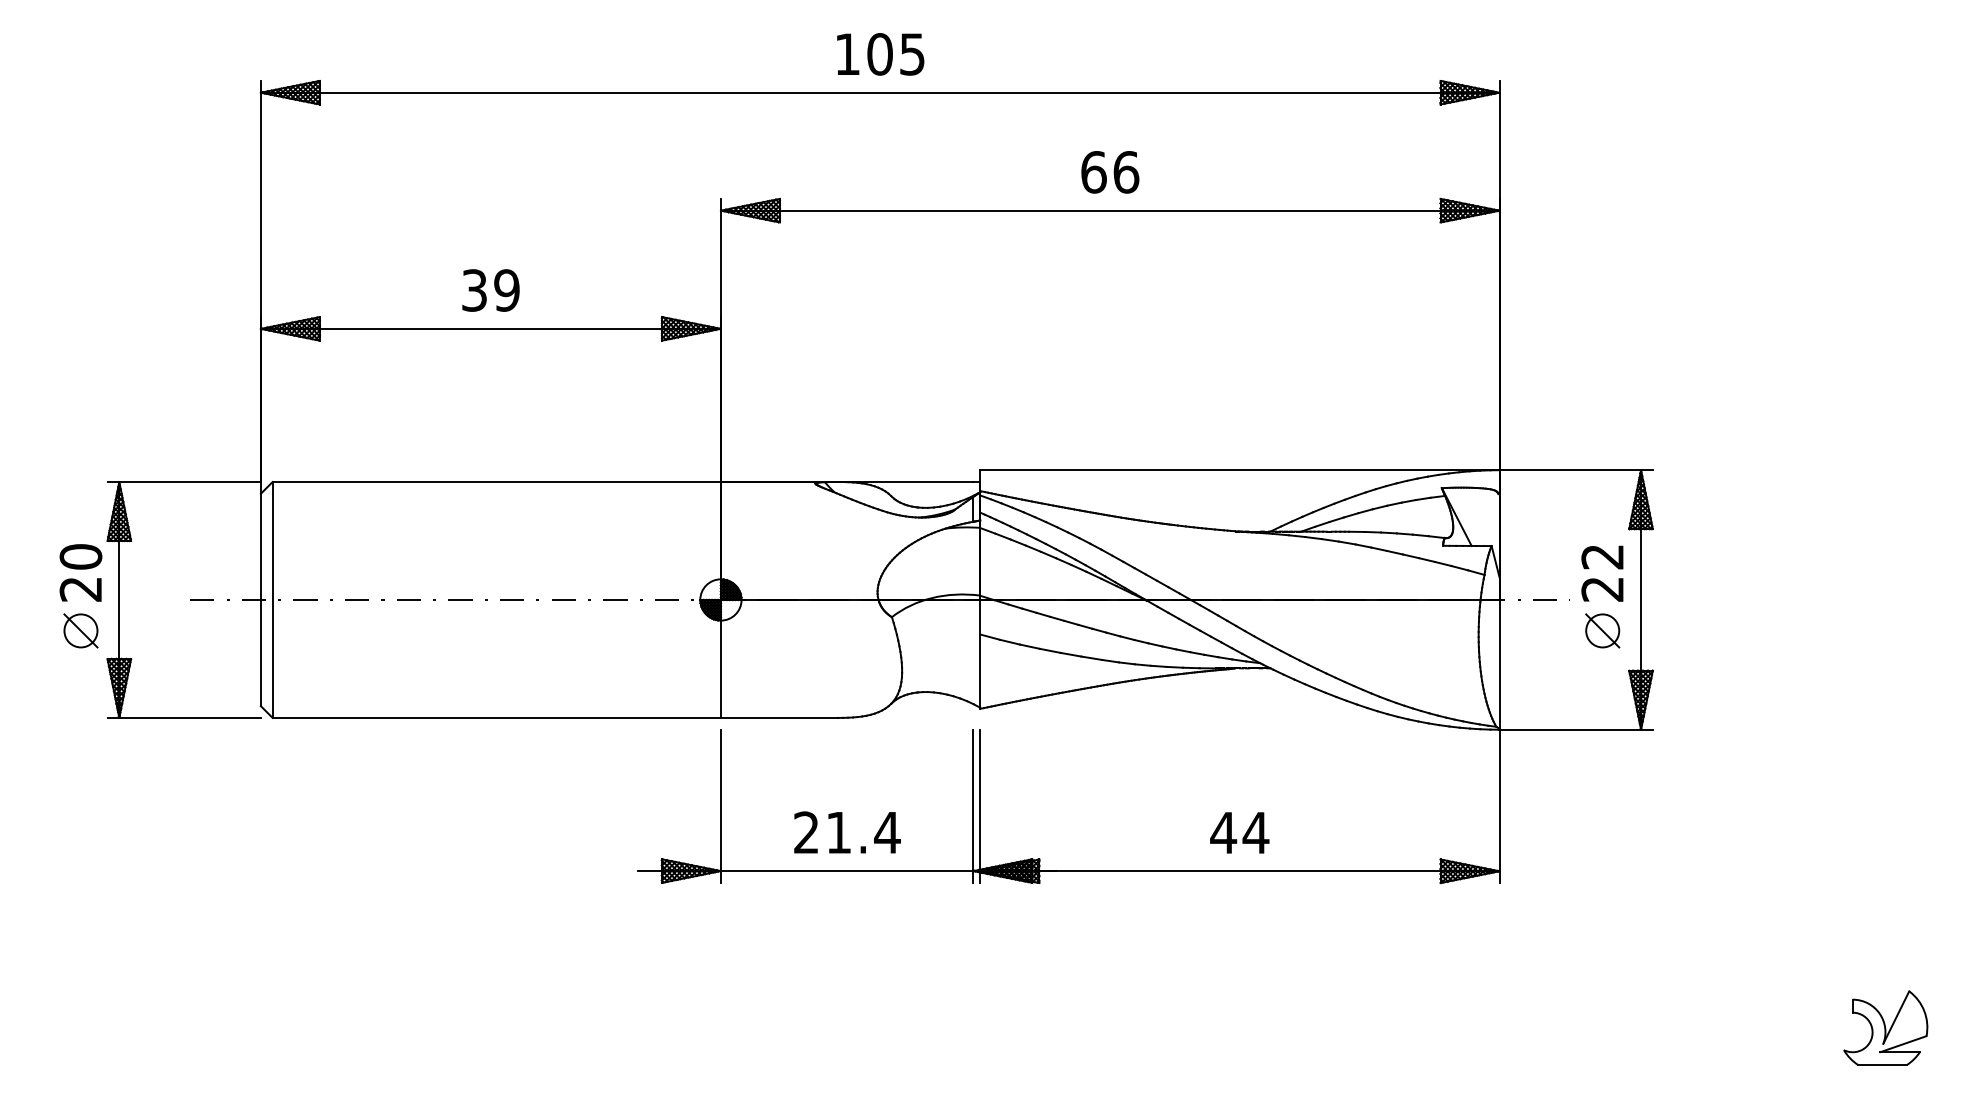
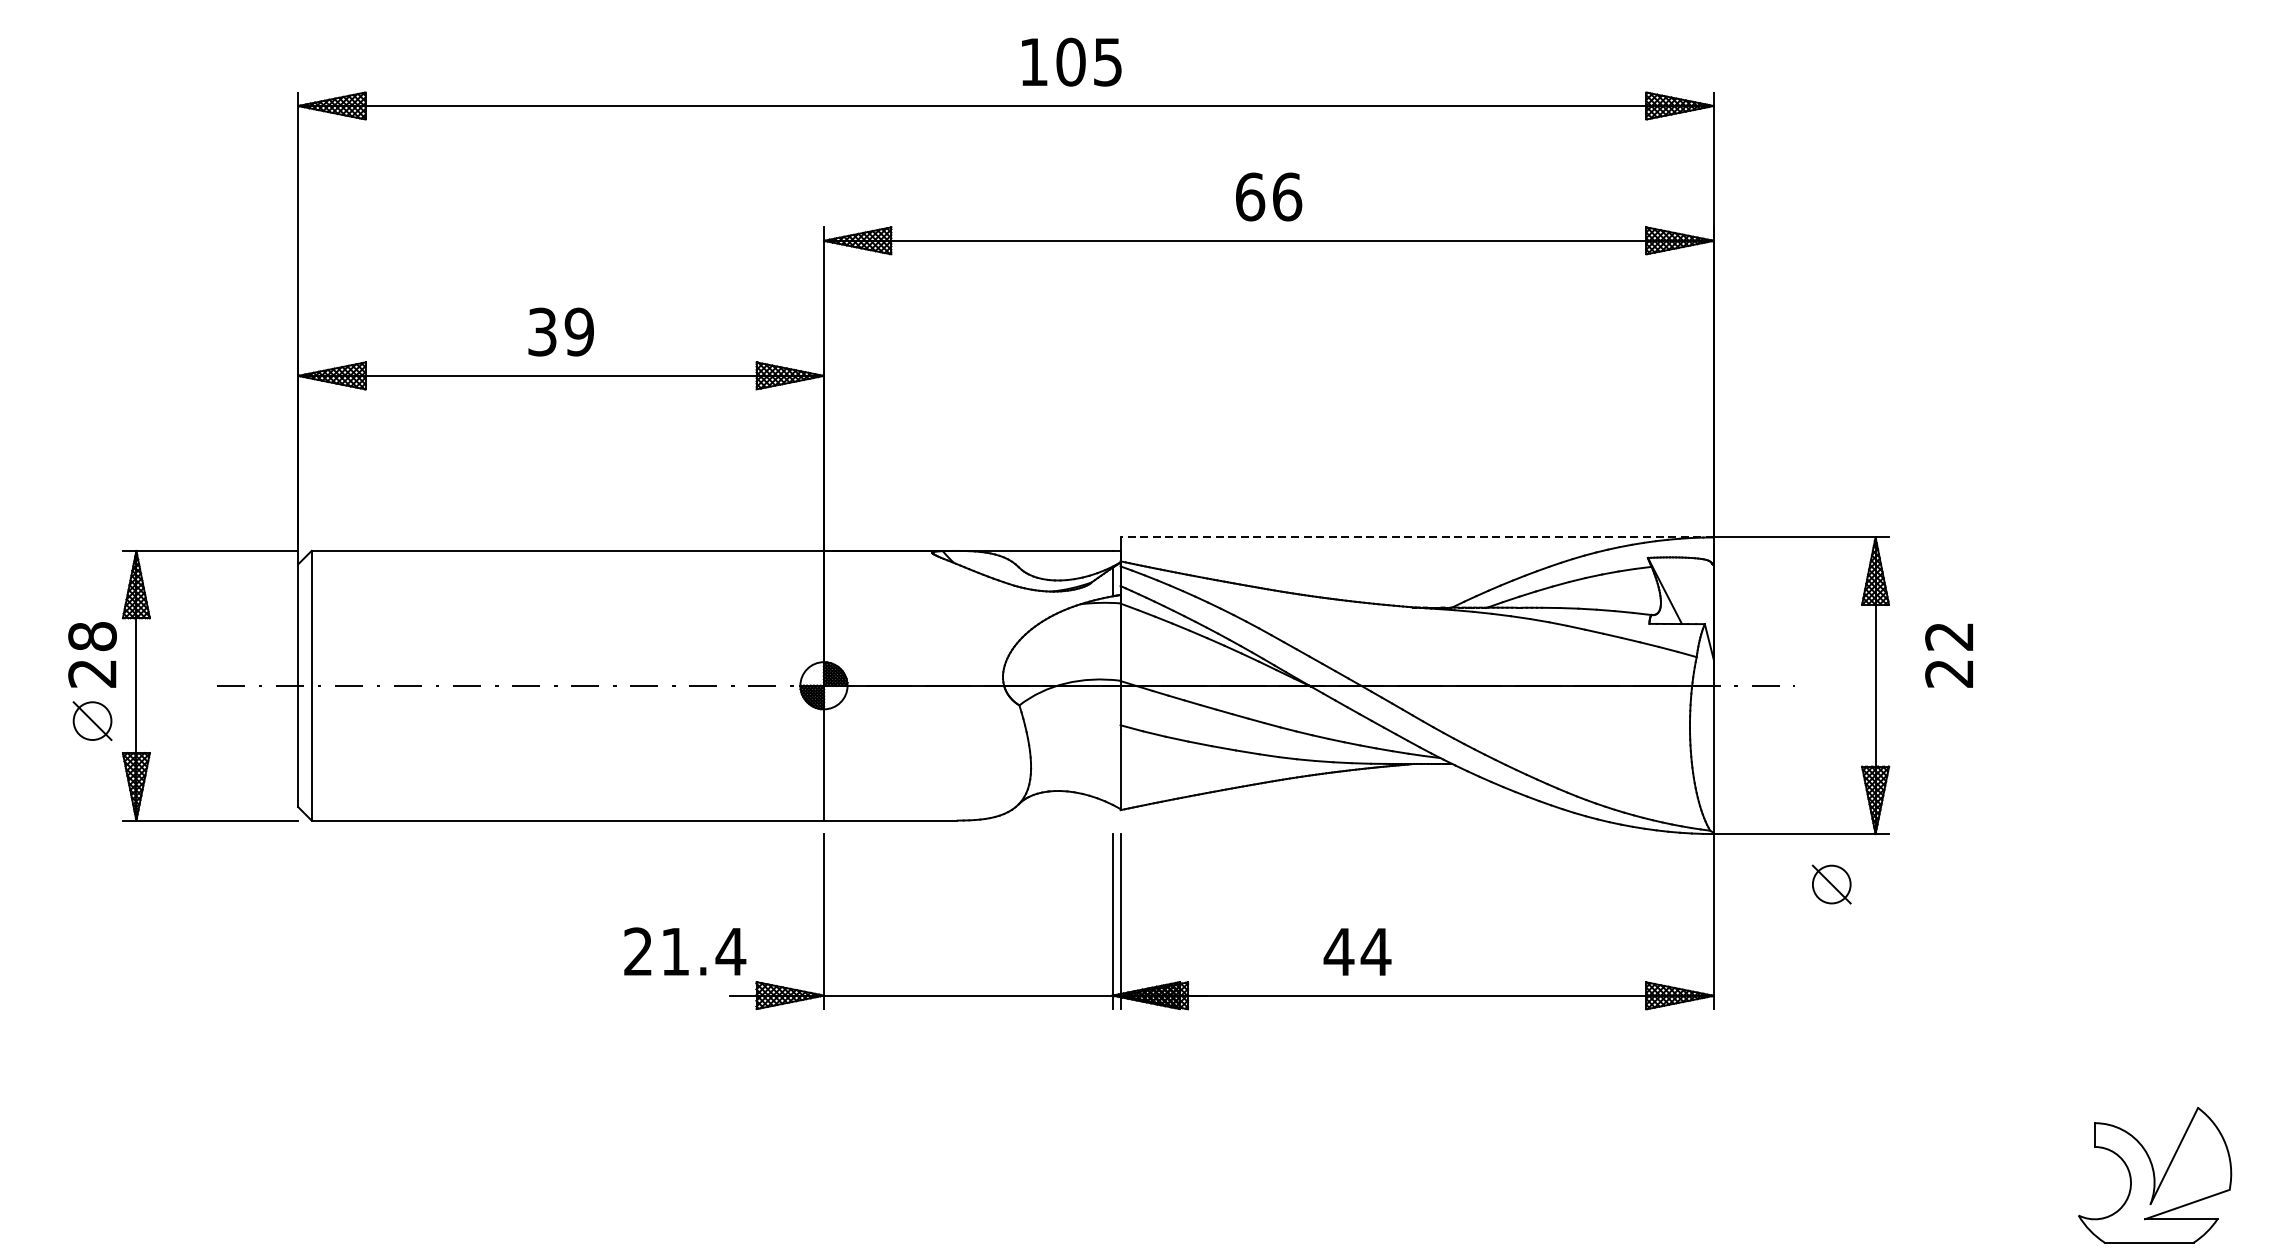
text: (880, 54) -> (1071, 62), moved
line: (1239, 470) -> (1416, 537), solid -> dashed
text: (80, 556) -> (92, 636), 20 -> 28
text: (1602, 573) -> (1949, 655), moved
part: (1602, 630) -> (1831, 884), moved
text: (847, 832) -> (685, 951), moved
text: (1239, 832) -> (1357, 951), moved
part: (1885, 1027) -> (2154, 1174), size x1.6

